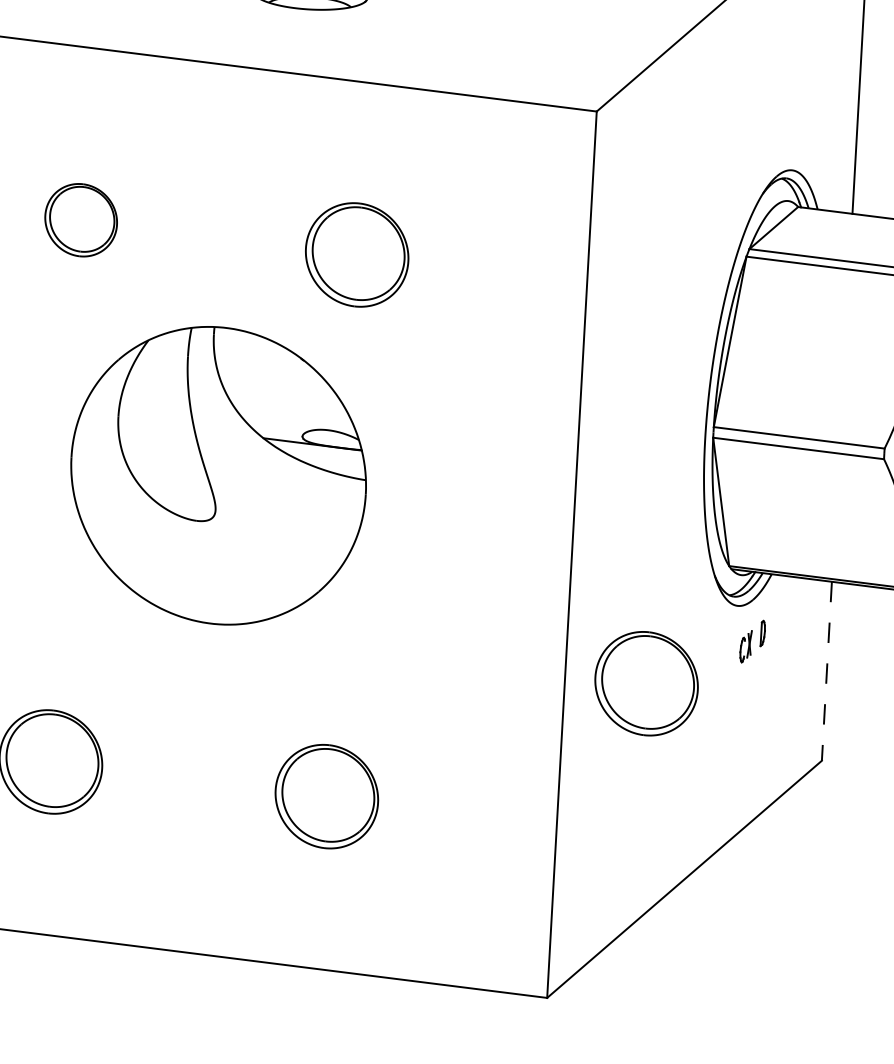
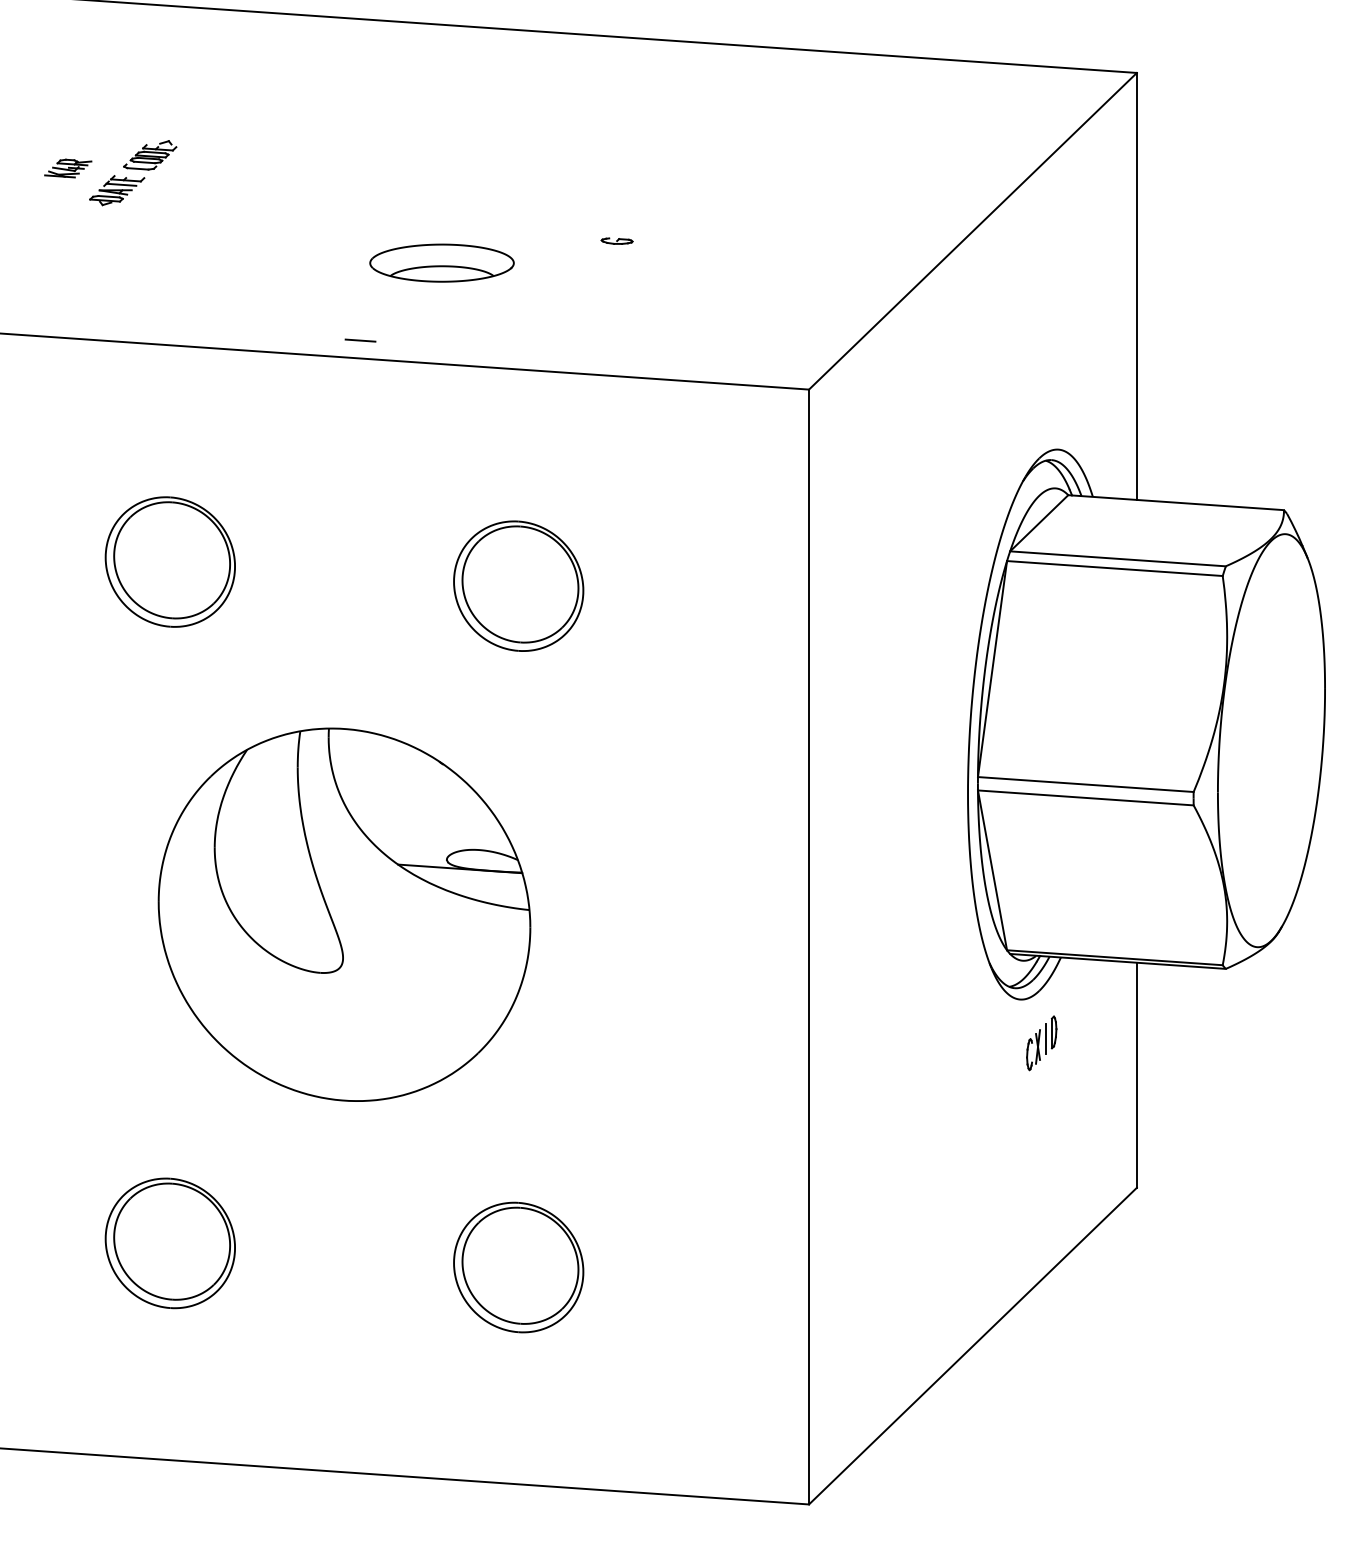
line: (242, 52) -> (360, 340), added
part: (80, 219) -> (169, 561), size x1.43
part: (218, 475) -> (344, 914), moved
line: (756, 638) -> (1046, 1039), added
line: (826, 671) -> (1136, 1075), dashed -> solid
part: (646, 683) -> (911, 1103), removed

